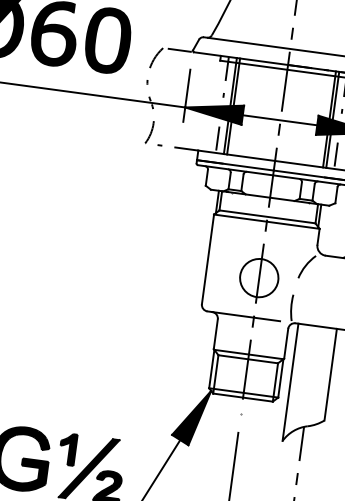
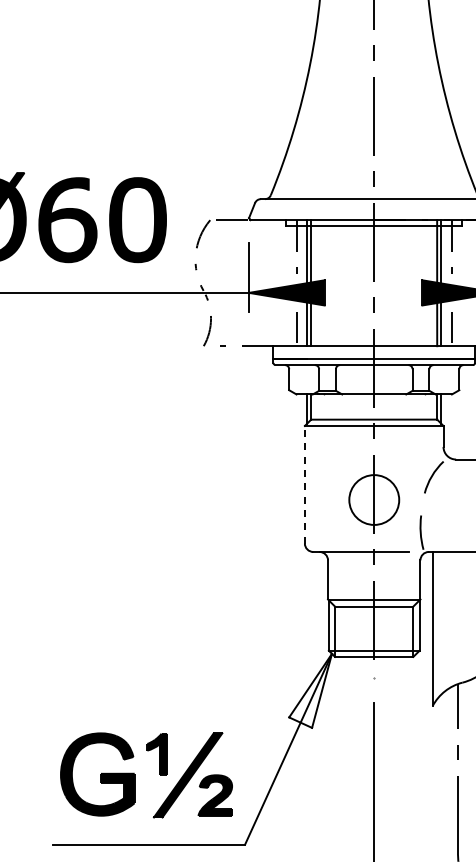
line: (280, 119) -> (373, 292), removed
line: (207, 259) -> (304, 484), solid -> dashed
fill: (191, 416) -> (310, 690), removed

